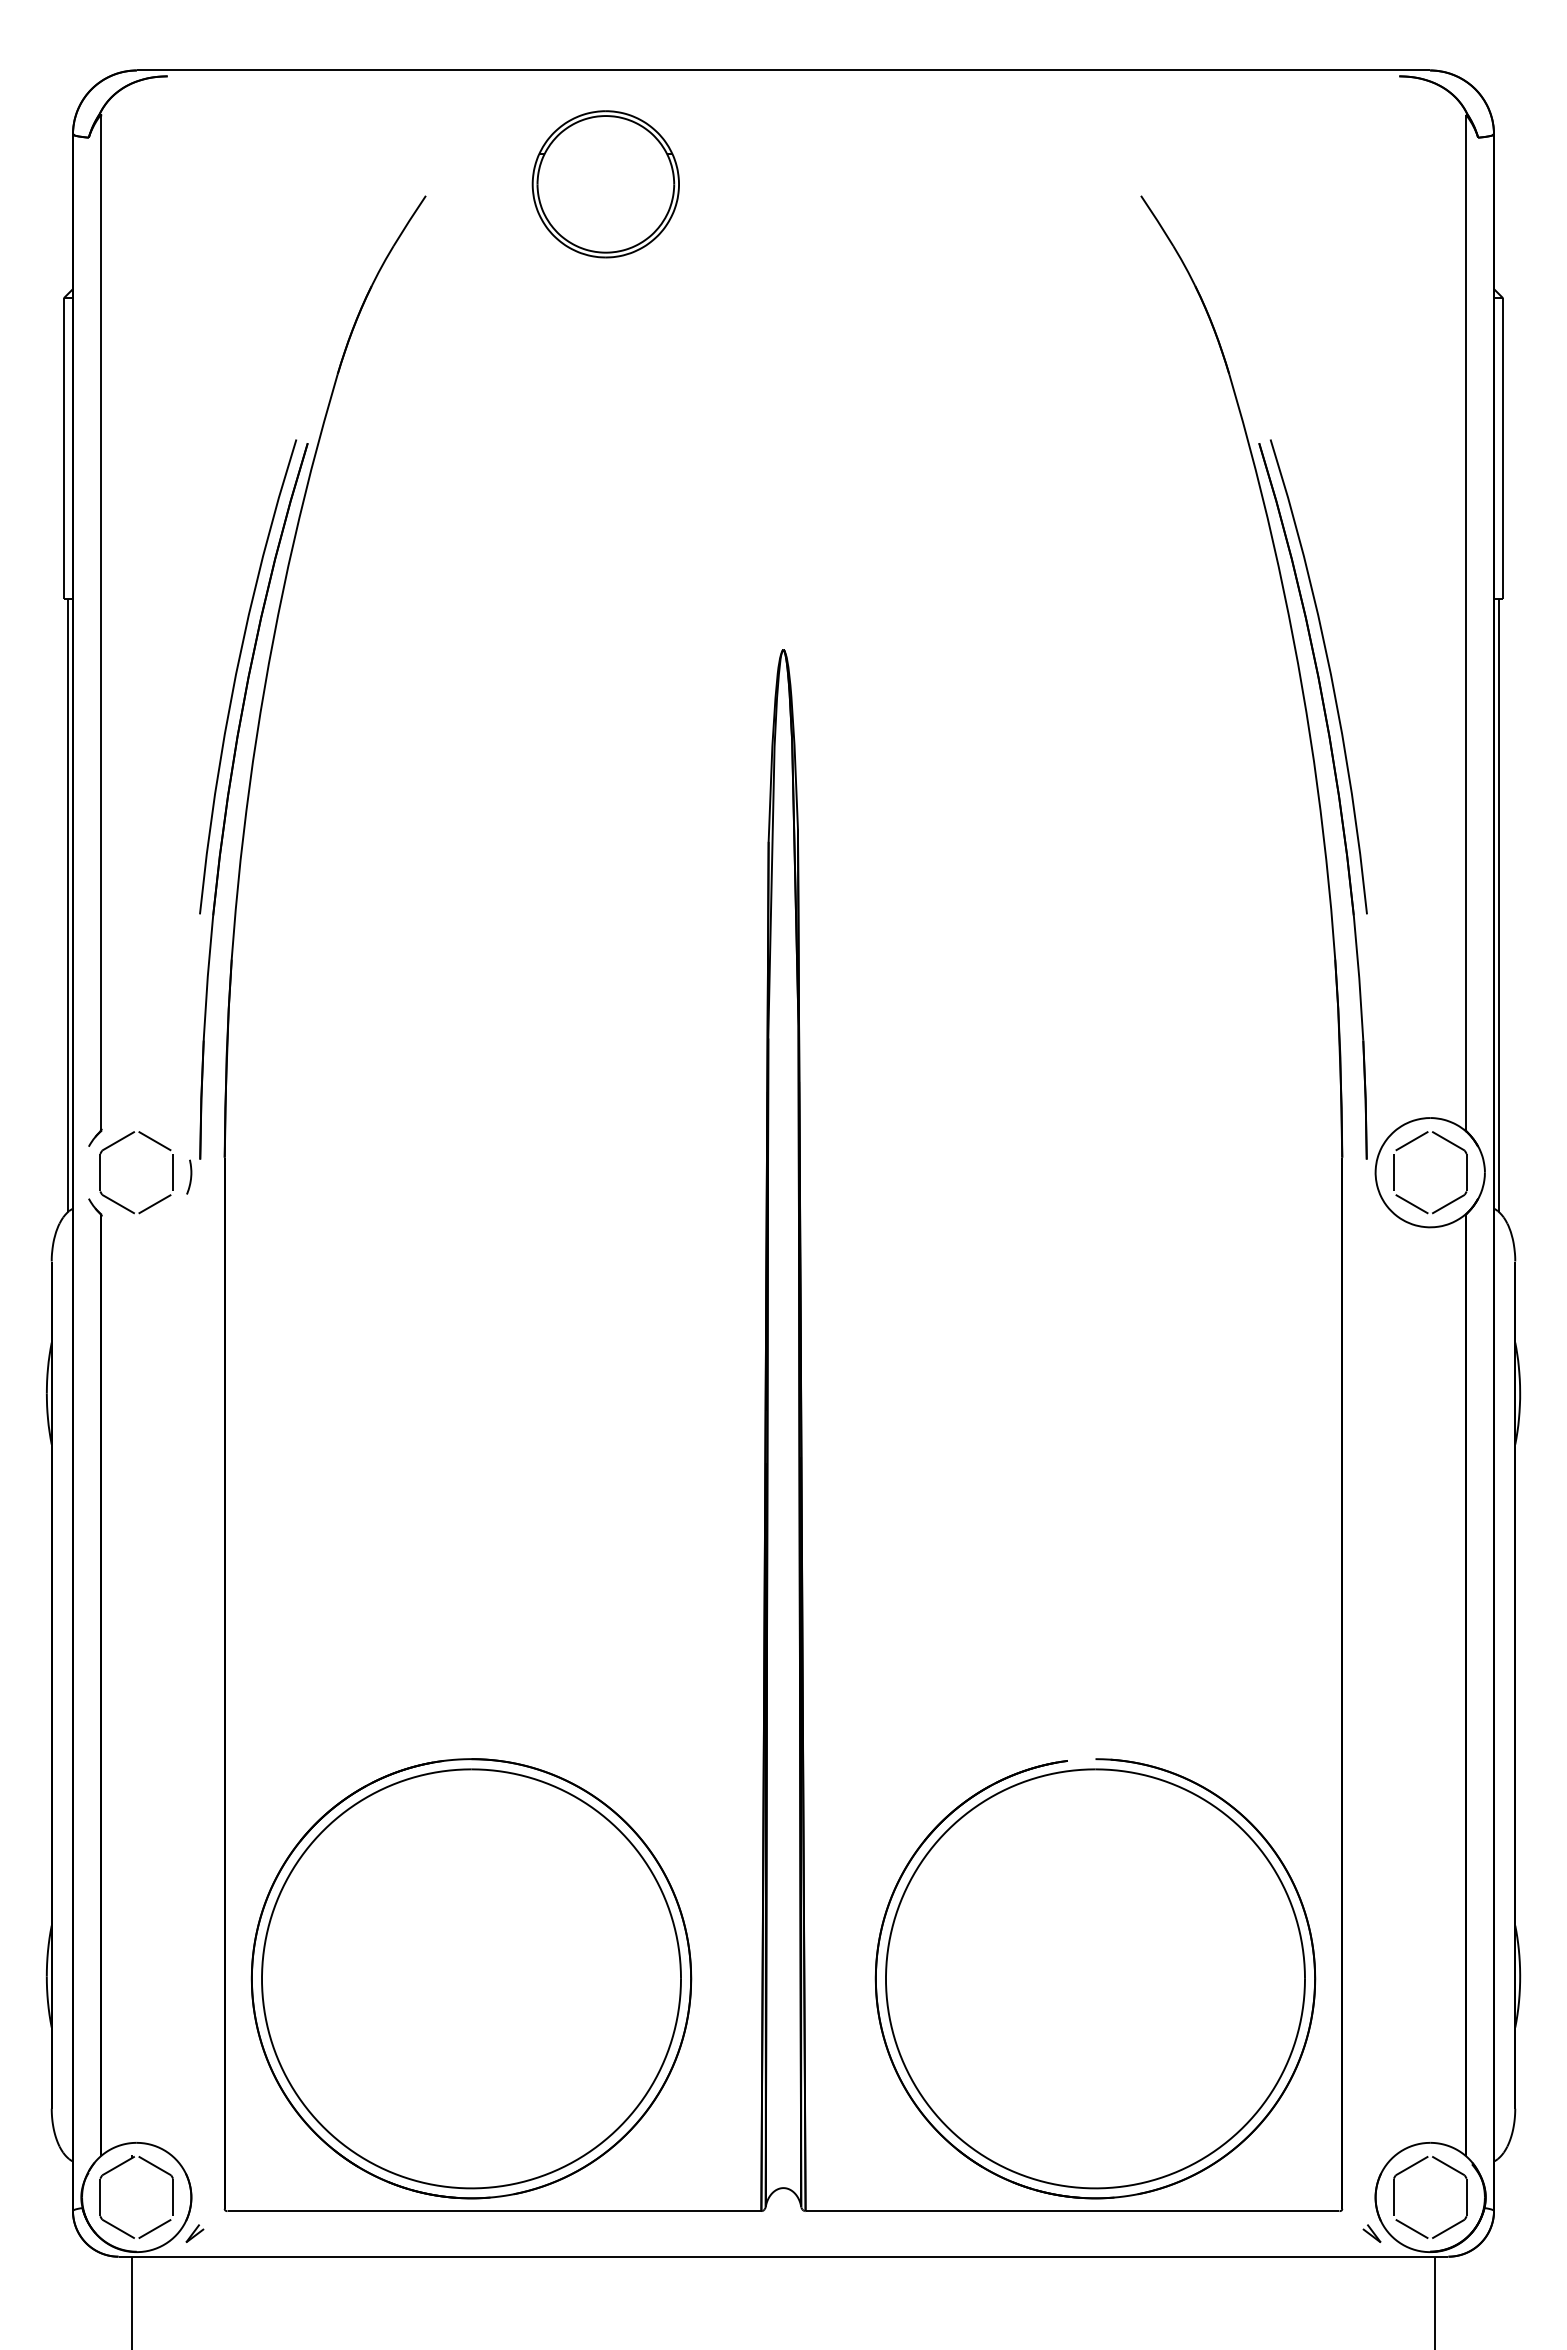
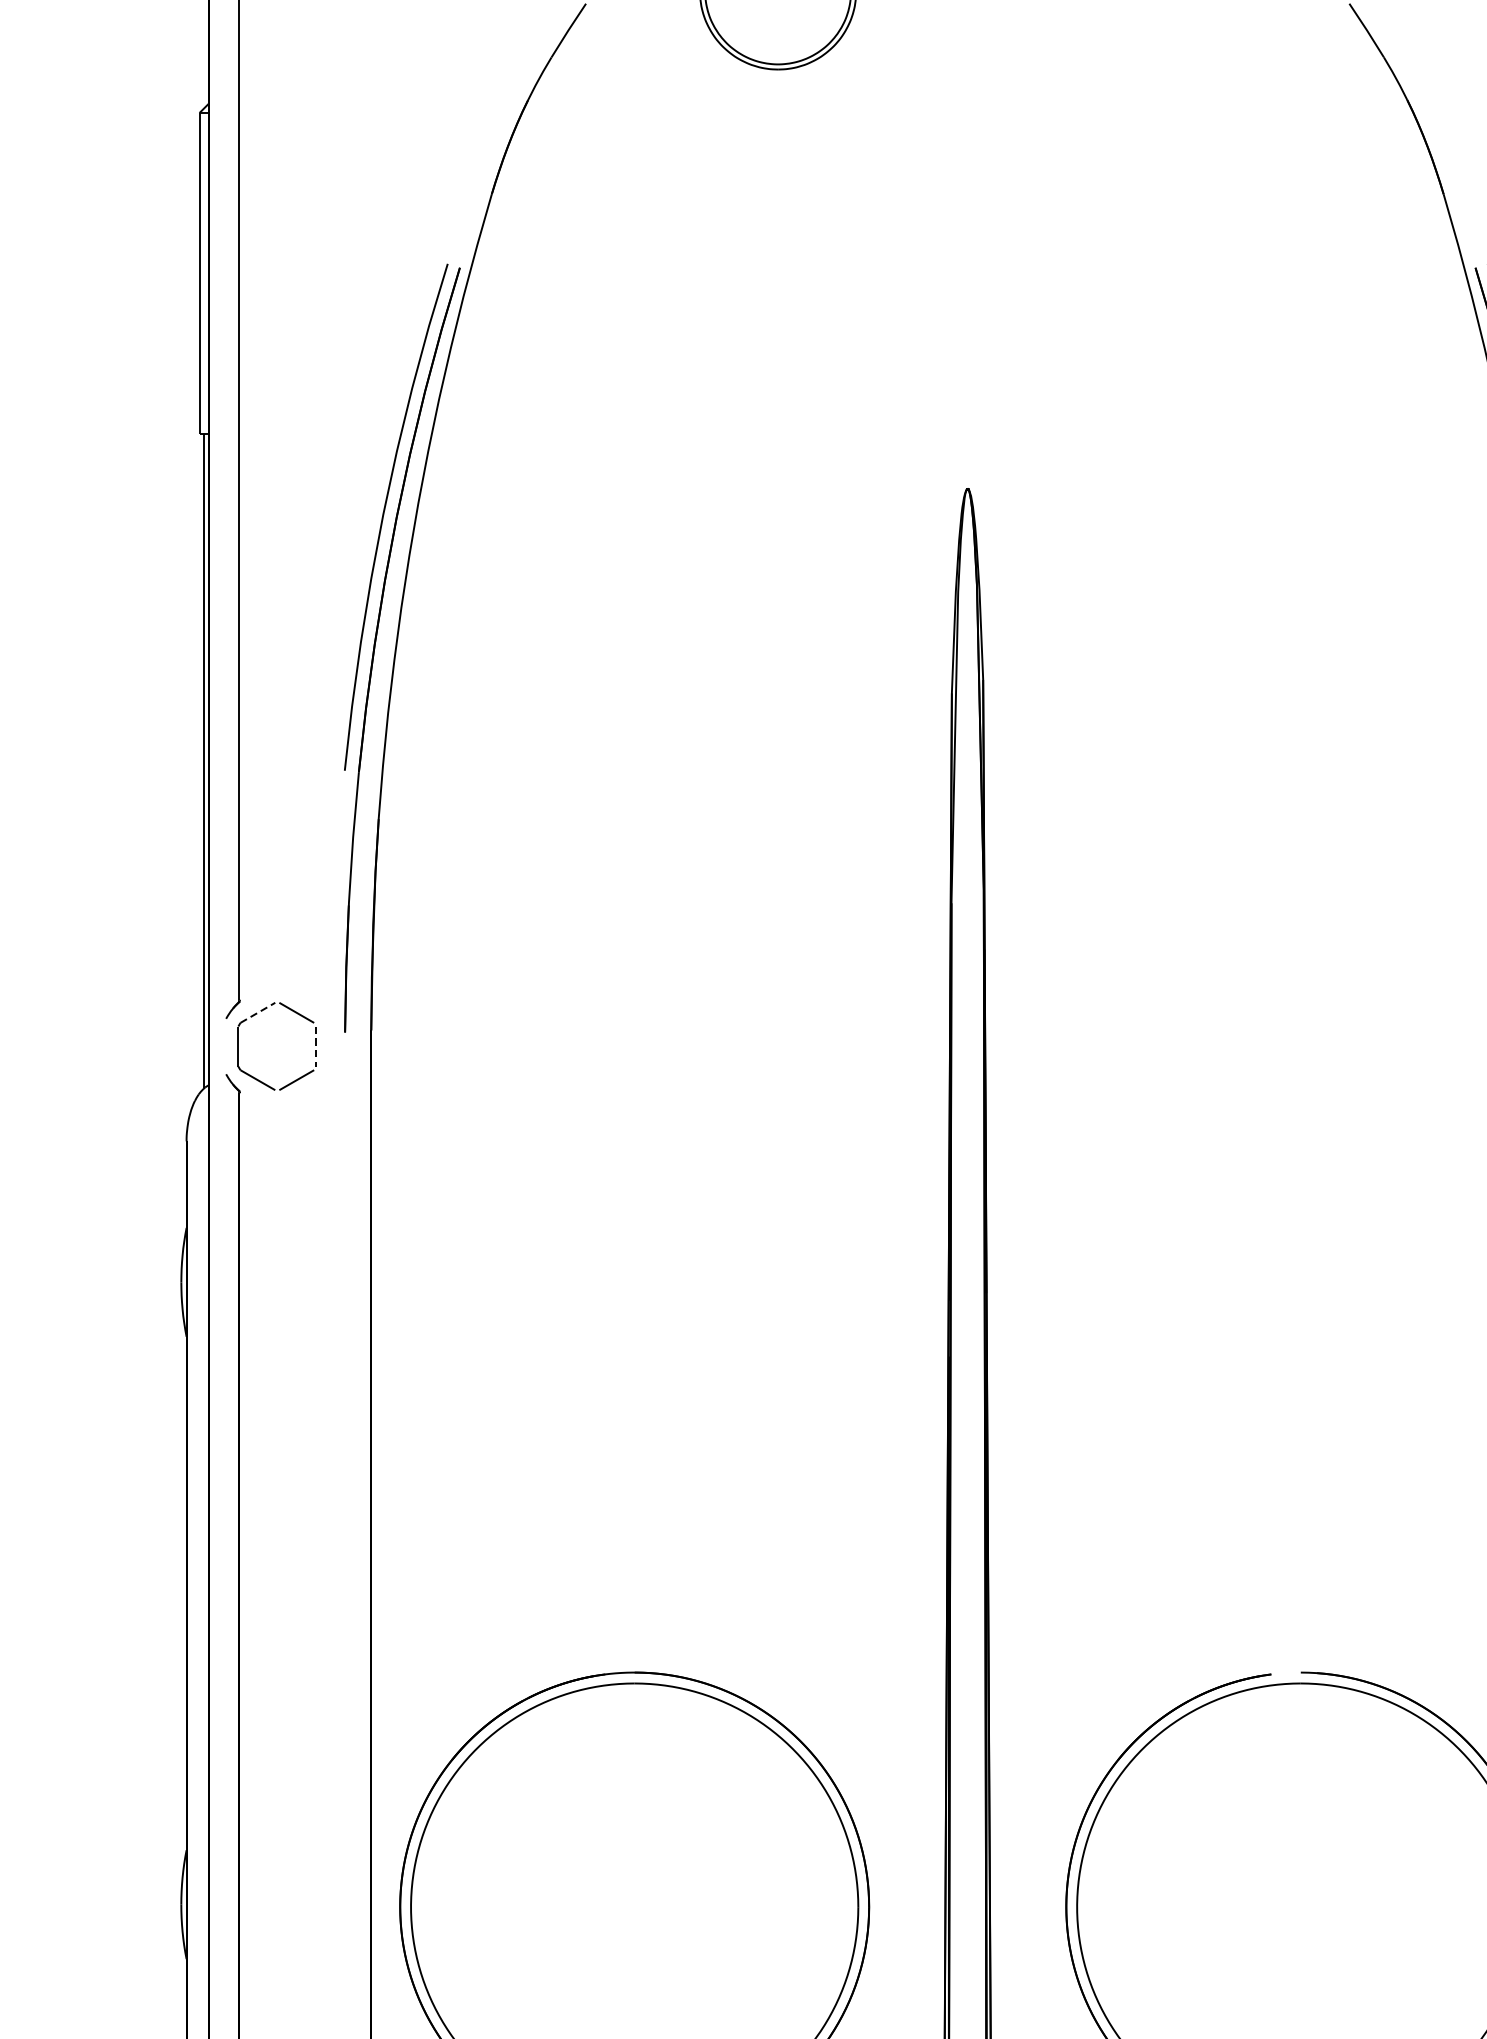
line: (118, 1141) -> (257, 1013), solid -> dashed
line: (173, 1172) -> (316, 1046), solid -> dashed
curve: (190, 1176) -> (334, 1050), removed

